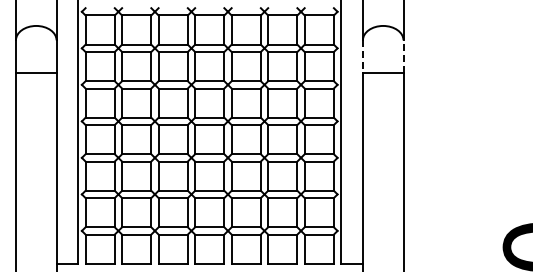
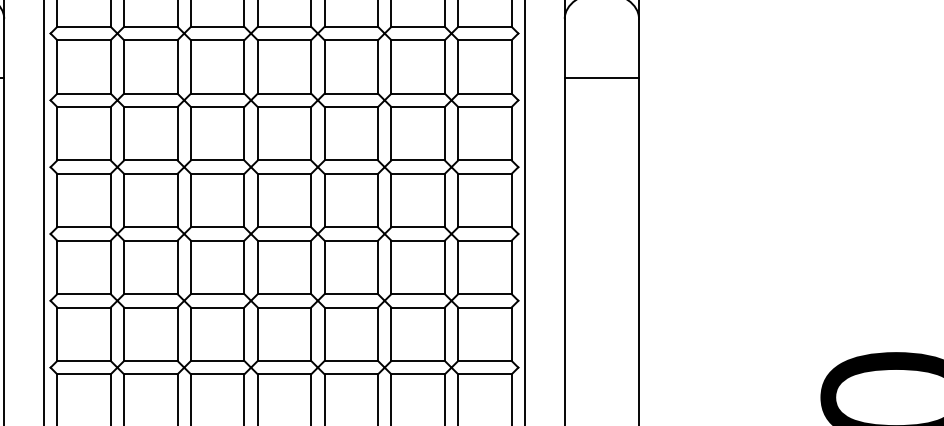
line: (403, 55) -> (639, 46), dashed -> solid
line: (362, 56) -> (564, 48), dashed -> solid

